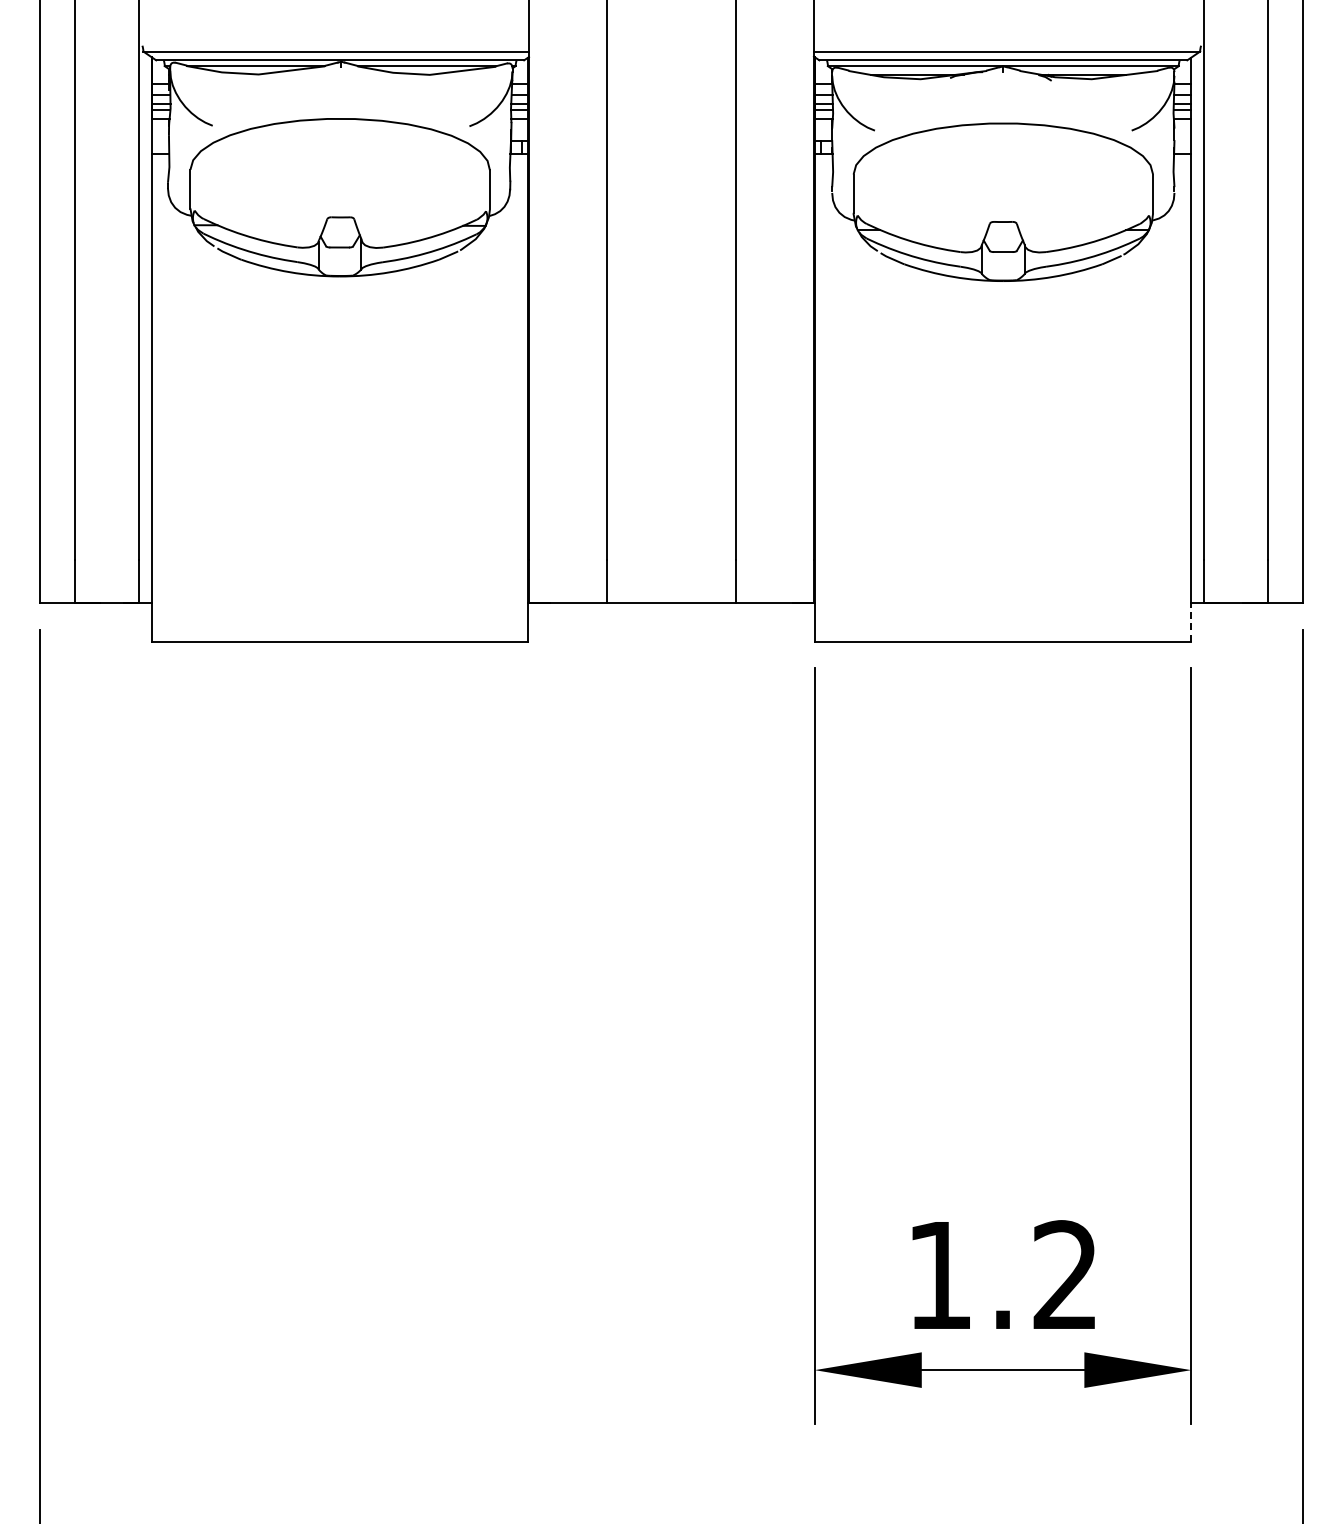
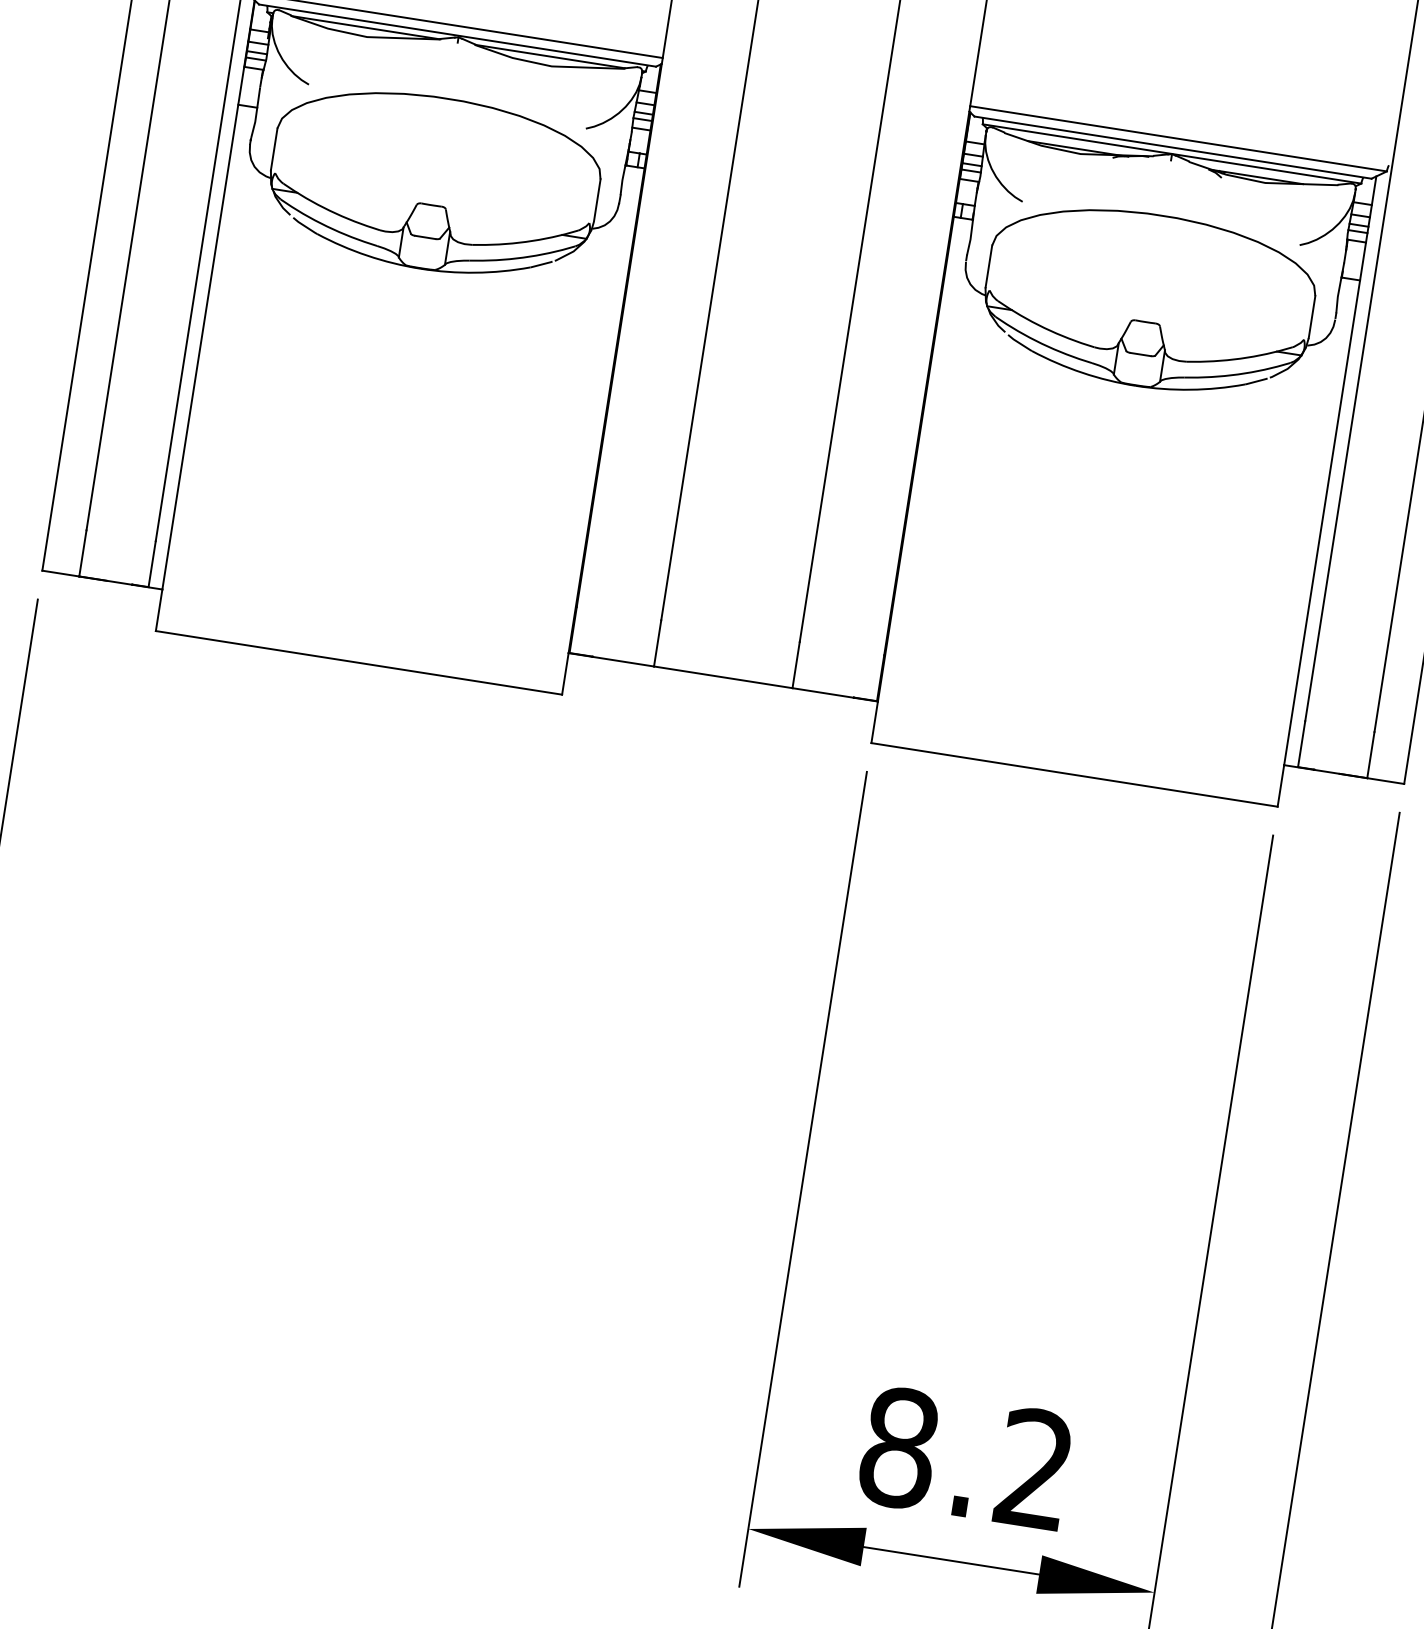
line: (1191, 622) -> (1281, 785), dashed -> solid
text: (940, 1275) -> (899, 1448), 1.2 -> 8.2

